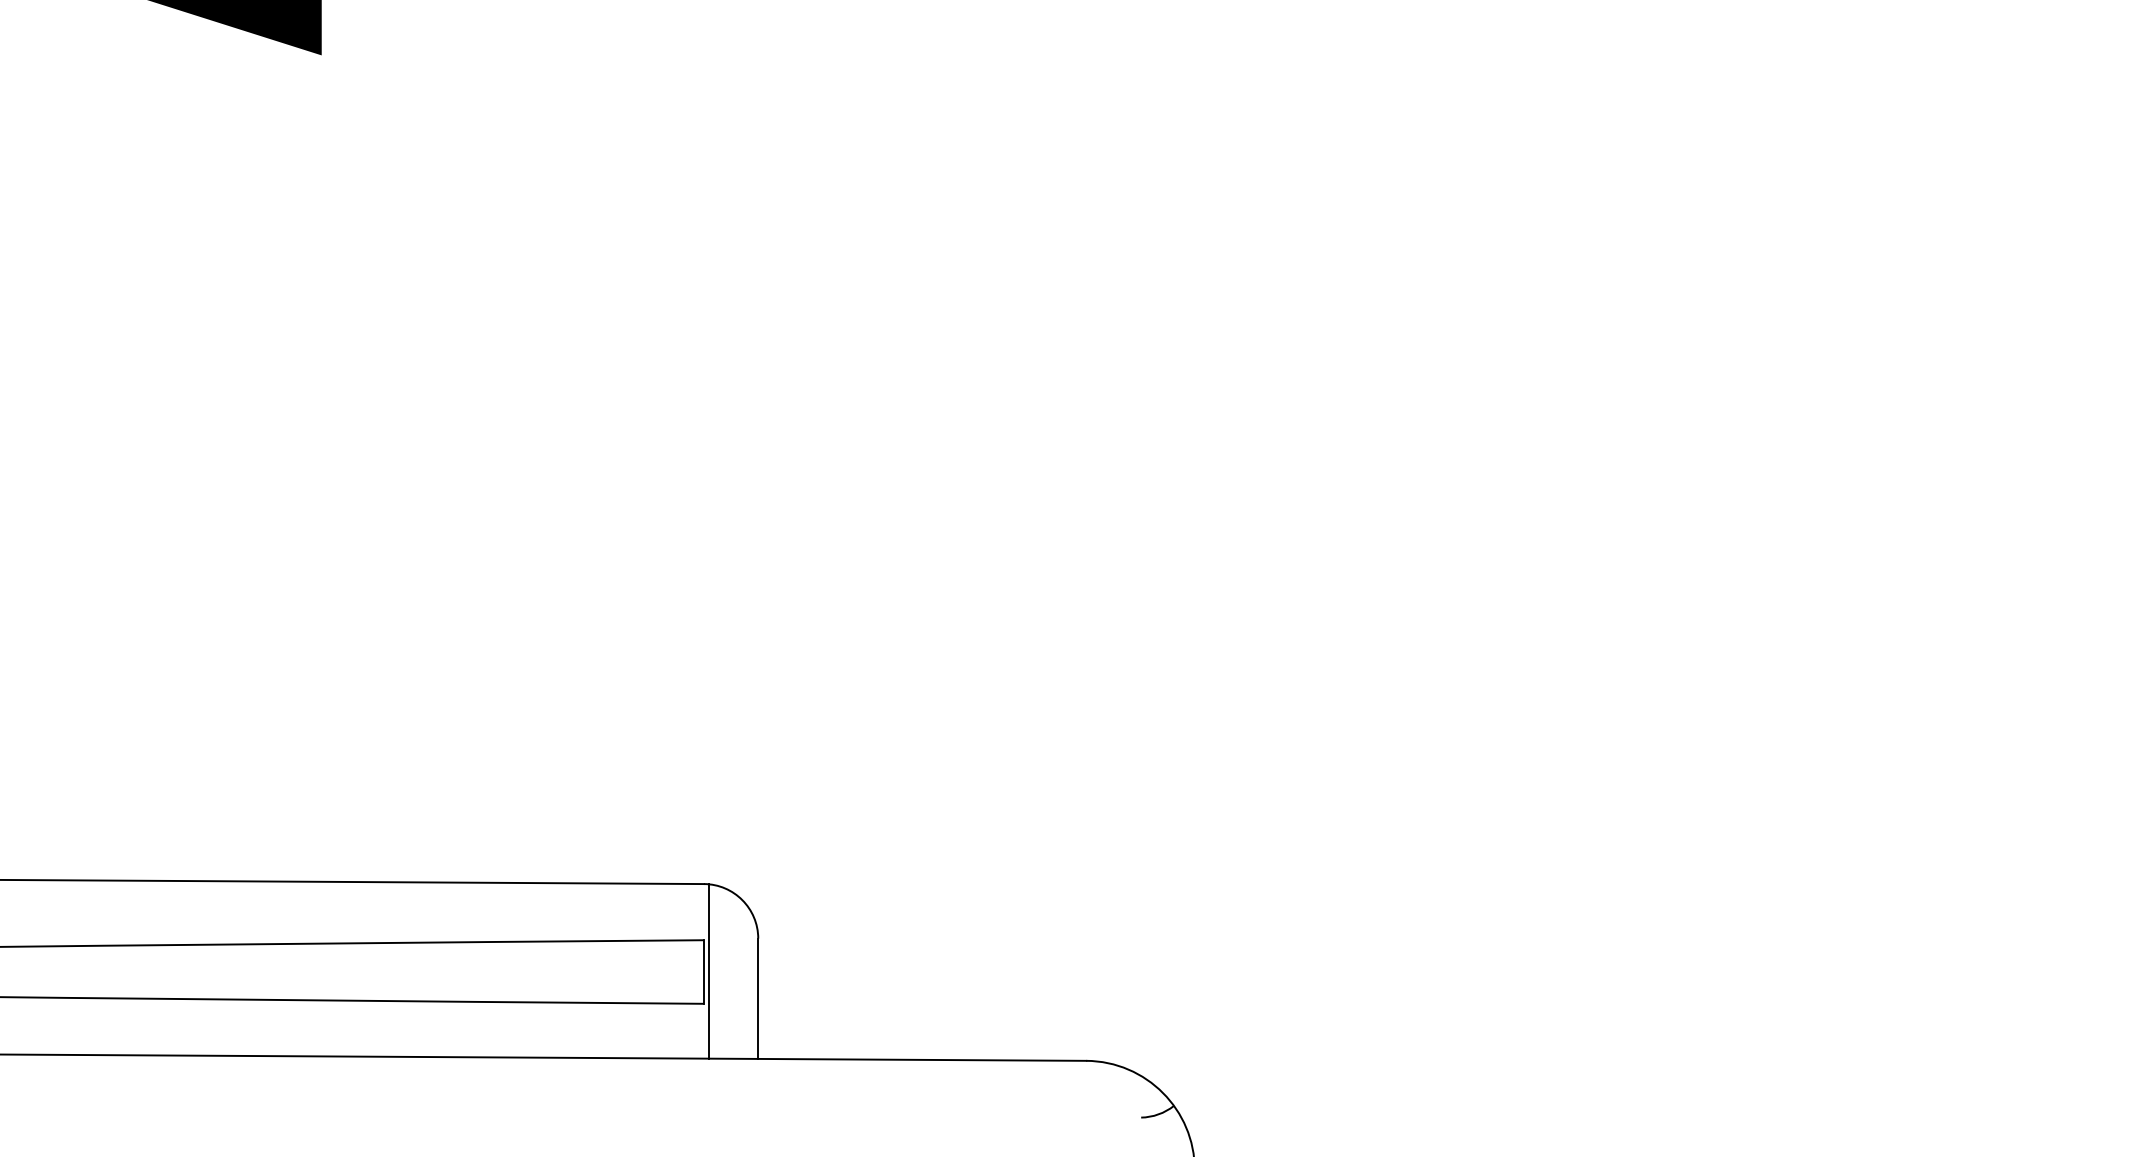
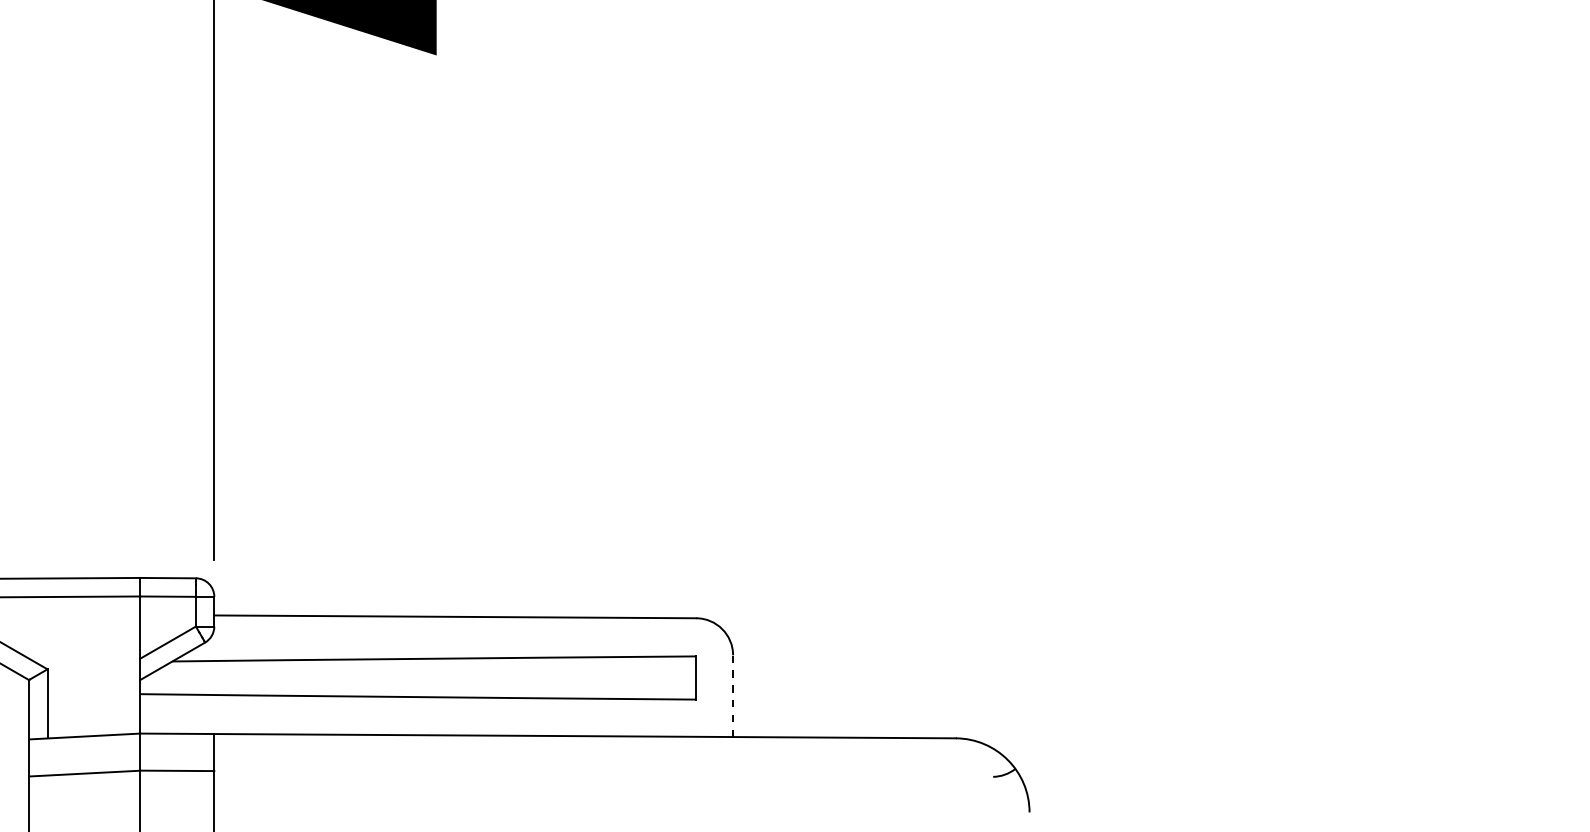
line: (708, 971) -> (699, 677), removed
line: (758, 999) -> (733, 696), solid -> dashed

